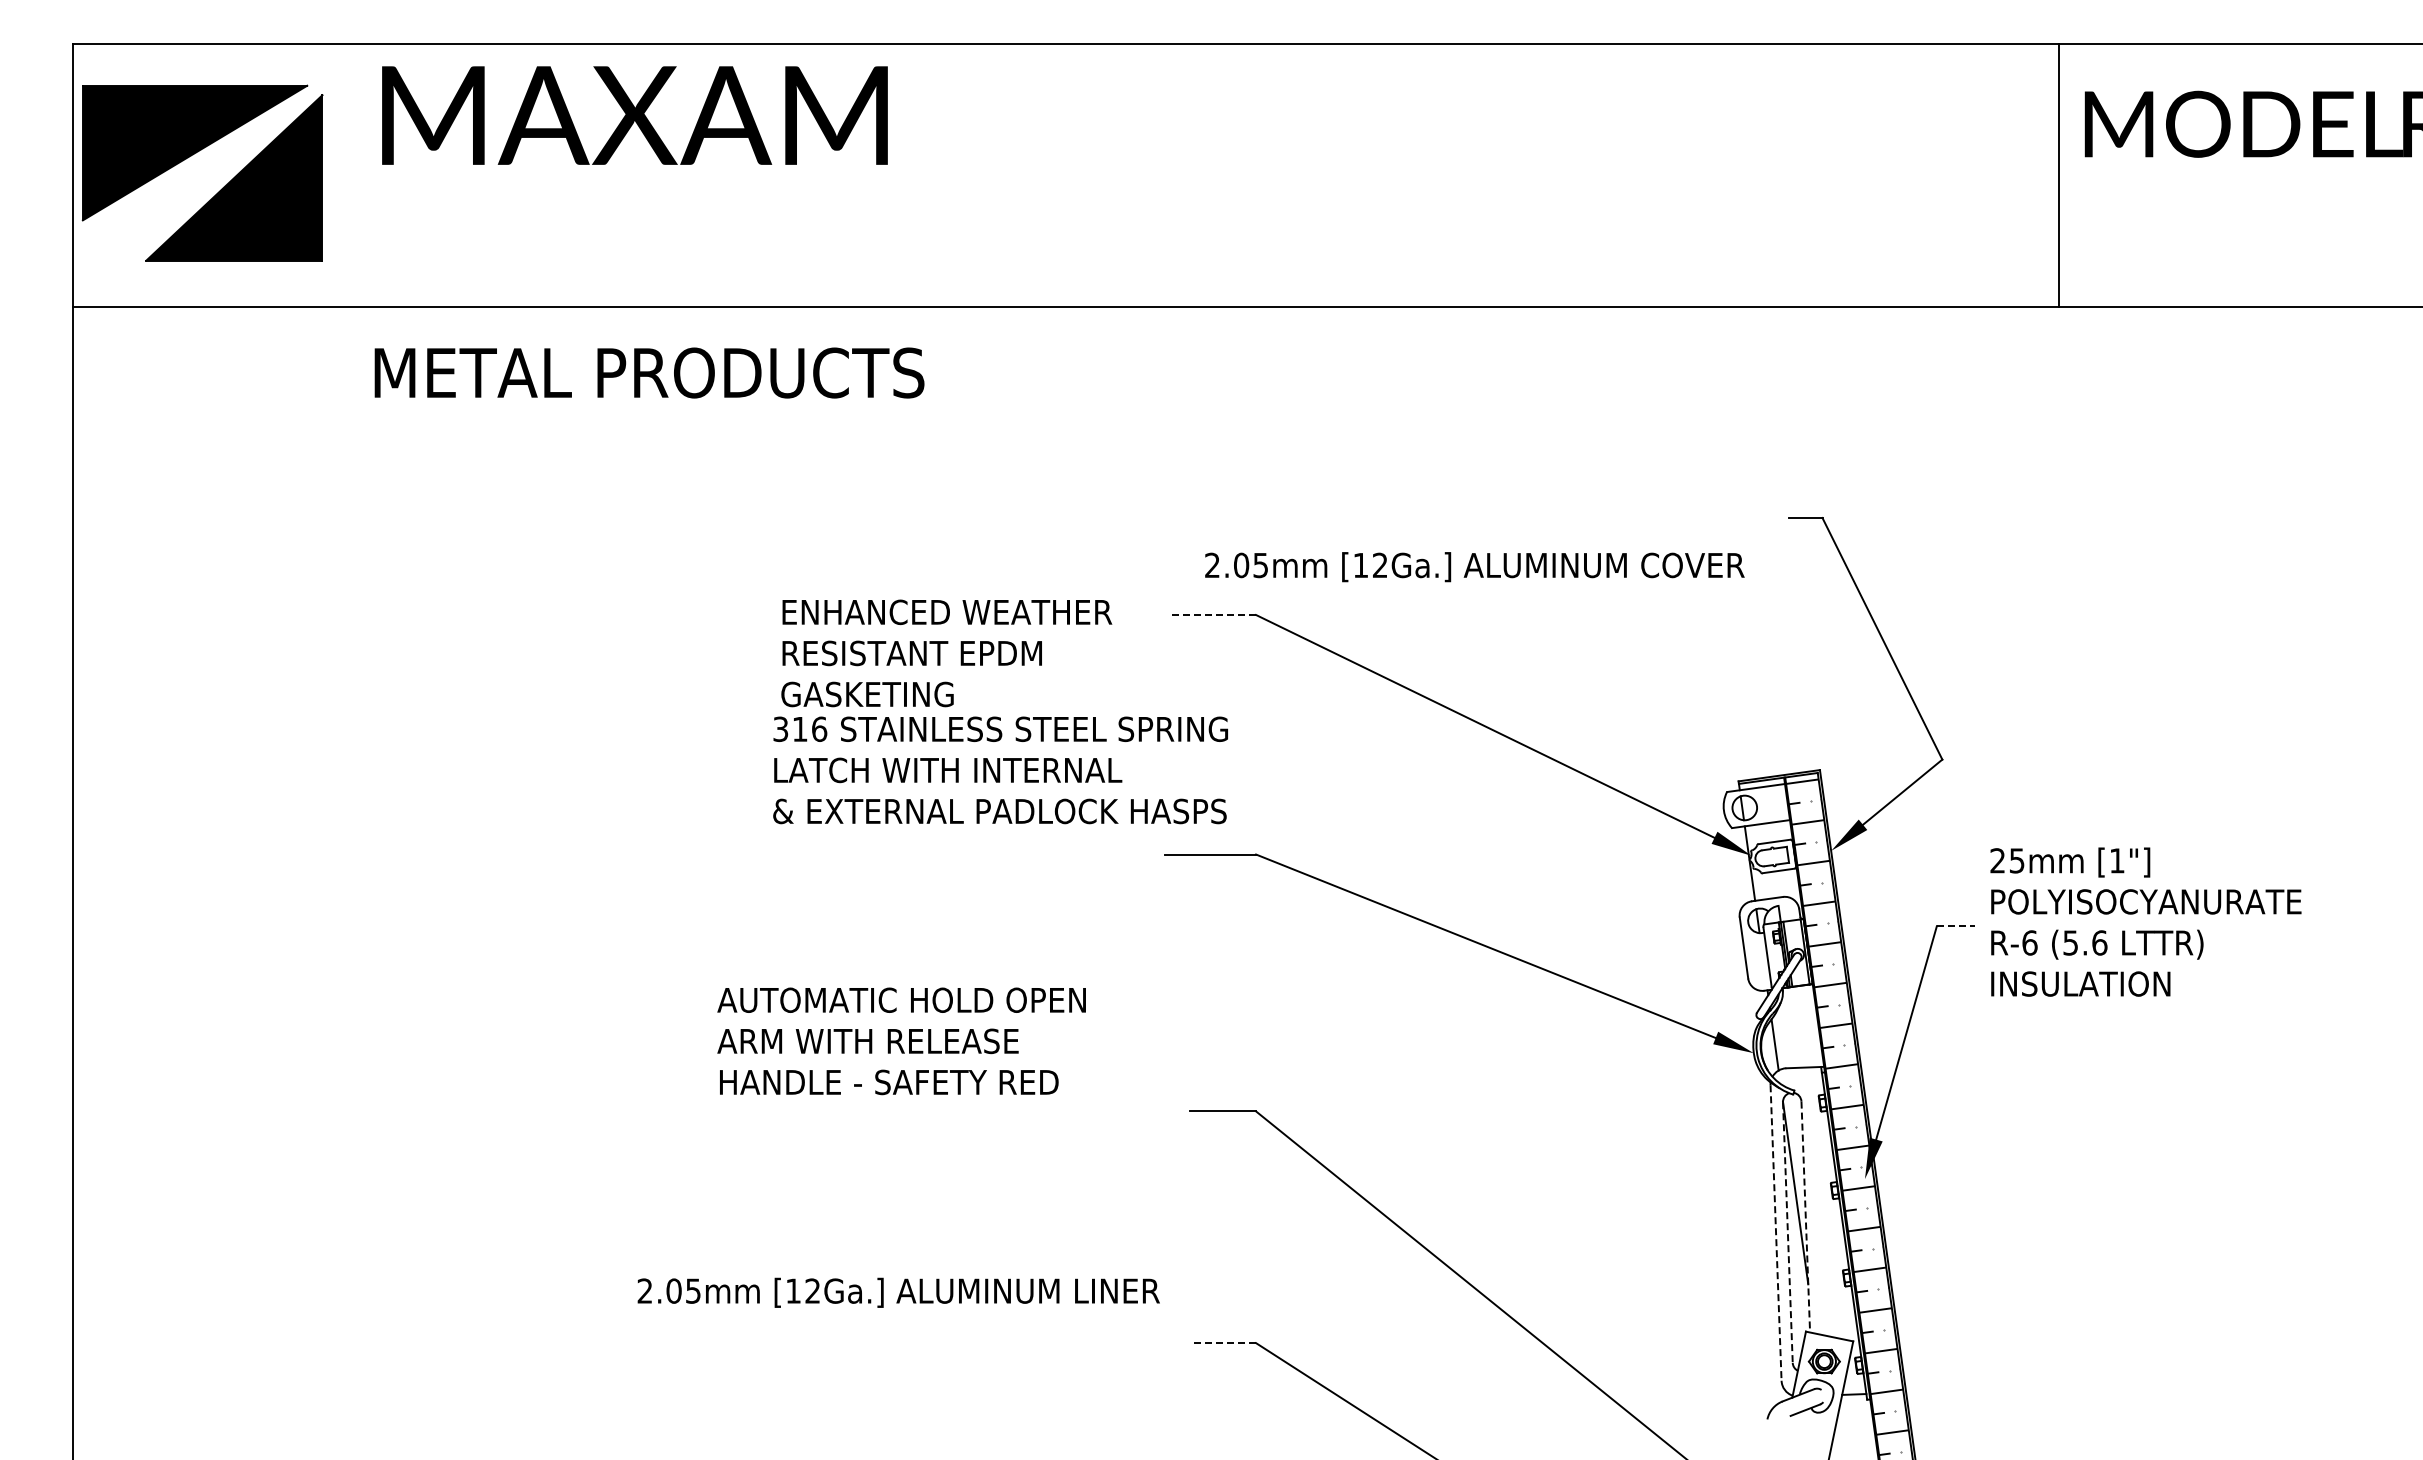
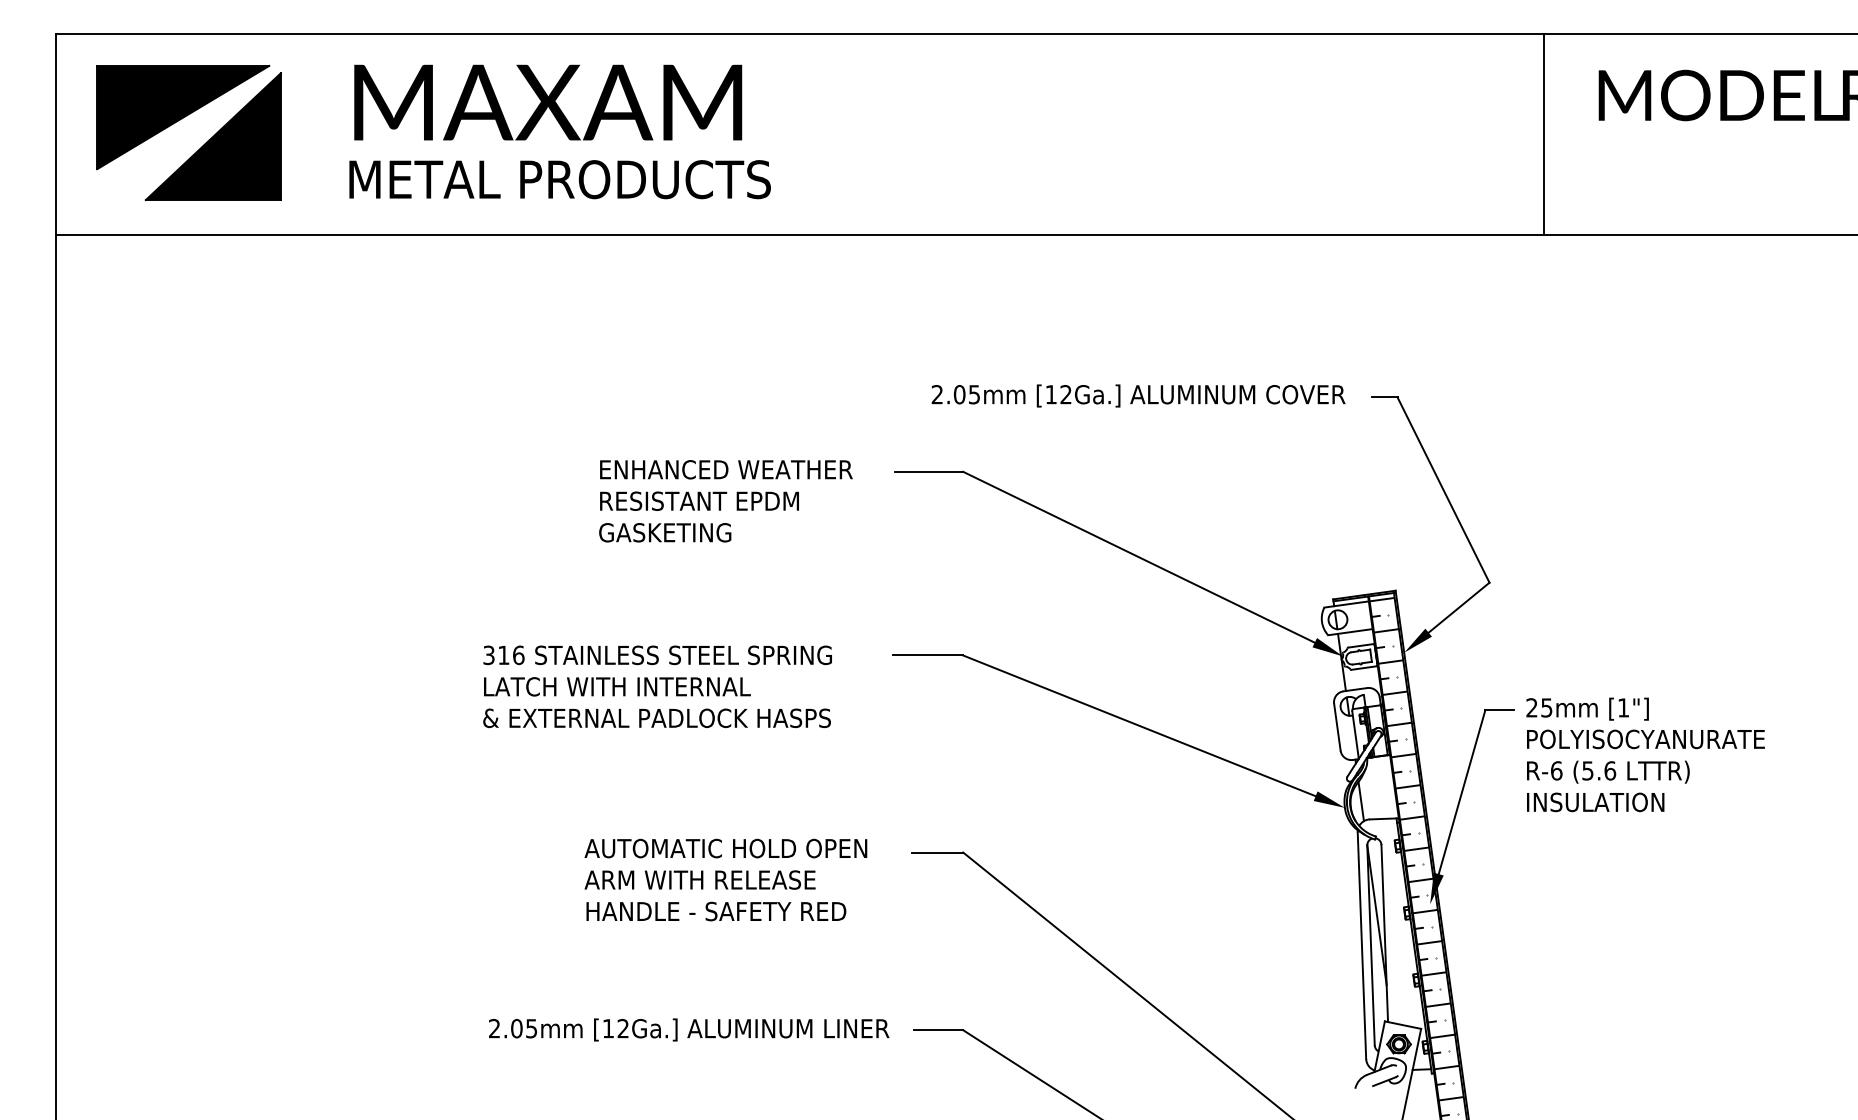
text: (634, 115) -> (547, 102), moved
part: (193, 155) -> (182, 119), moved
line: (2058, 175) -> (1543, 134), moved
text: (649, 372) -> (560, 179), moved
text: (1474, 567) -> (1138, 396), moved
line: (1211, 615) -> (929, 472), dashed -> solid
text: (1000, 770) -> (657, 686), moved
text: (2145, 921) -> (1645, 754), moved
line: (1955, 926) -> (1499, 710), dashed -> solid
text: (901, 1041) -> (725, 880), moved
line: (1805, 1217) -> (1384, 933), dashed -> solid
line: (1776, 1233) -> (1362, 946), dashed -> solid
line: (1787, 1233) -> (1370, 946), dashed -> solid
text: (898, 1292) -> (688, 1029), moved
line: (1223, 1343) -> (938, 1030), dashed -> solid

